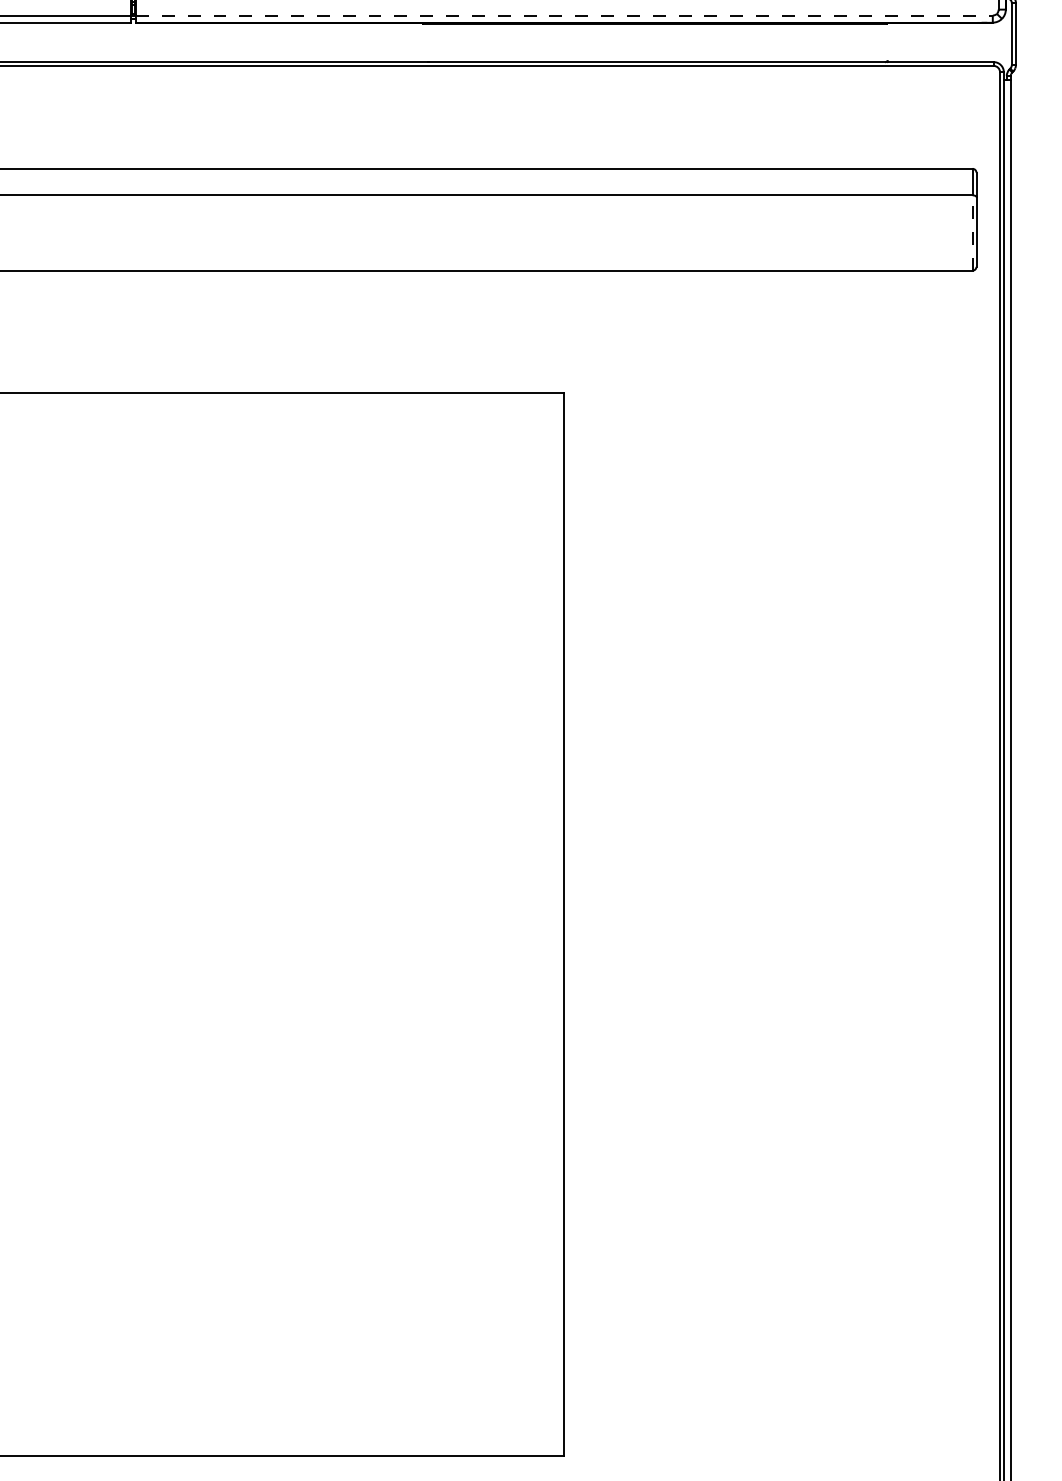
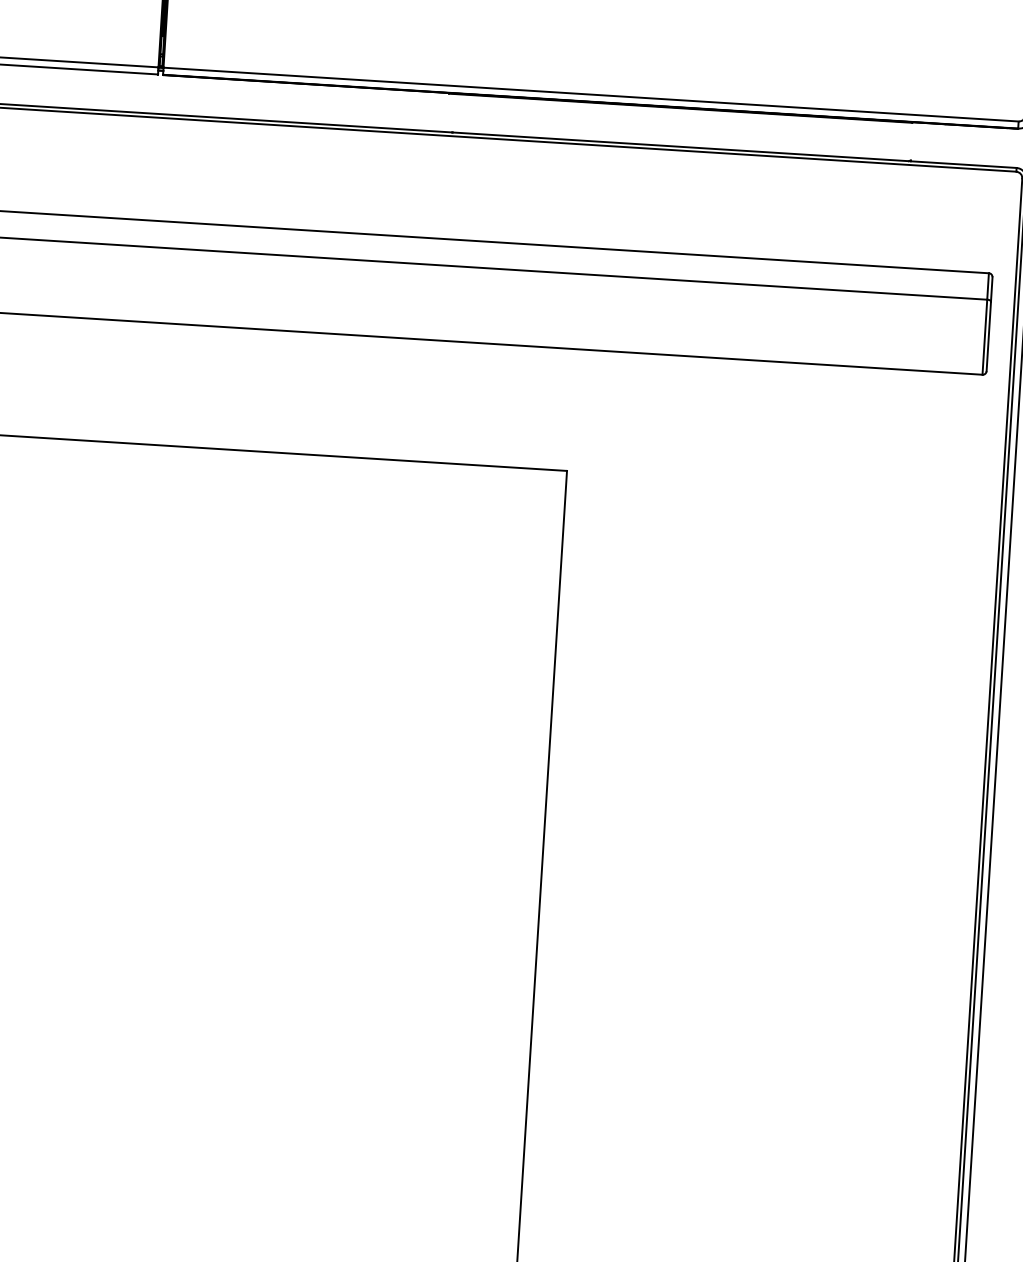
line: (564, 15) -> (591, 94), dashed -> solid
line: (972, 233) -> (984, 337), dashed -> solid

